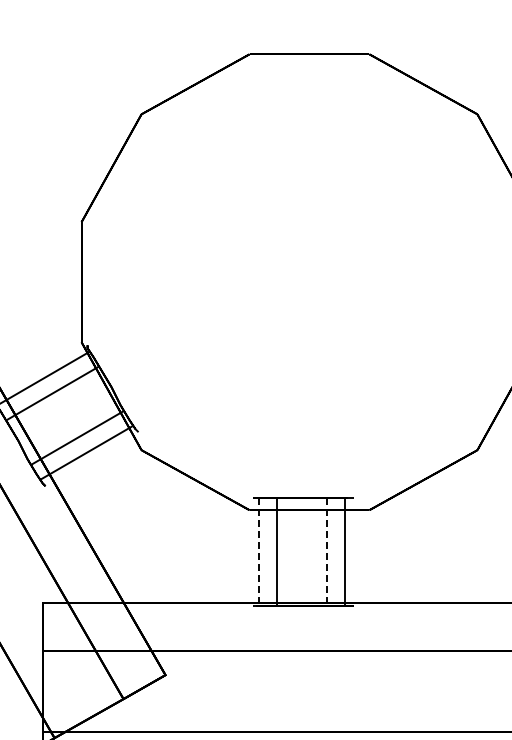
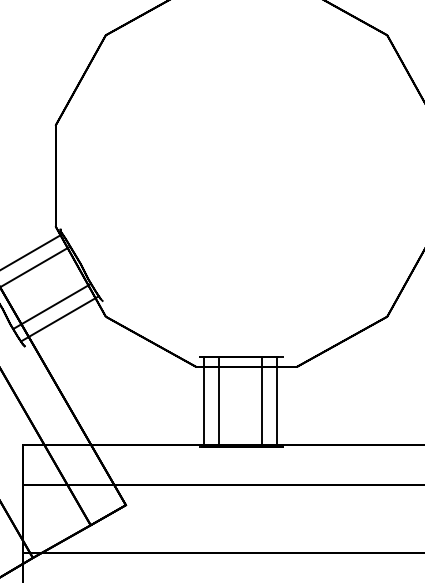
line: (258, 552) -> (203, 402), dashed -> solid
line: (327, 552) -> (261, 402), dashed -> solid

